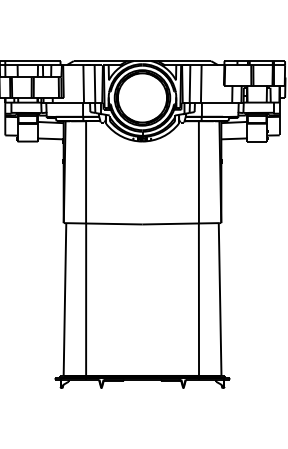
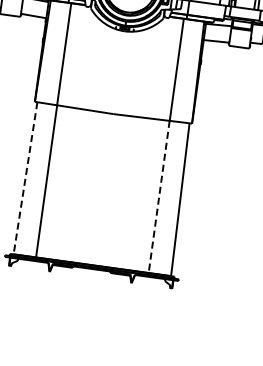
line: (64, 300) -> (24, 179), solid -> dashed
line: (198, 300) -> (158, 197), solid -> dashed

